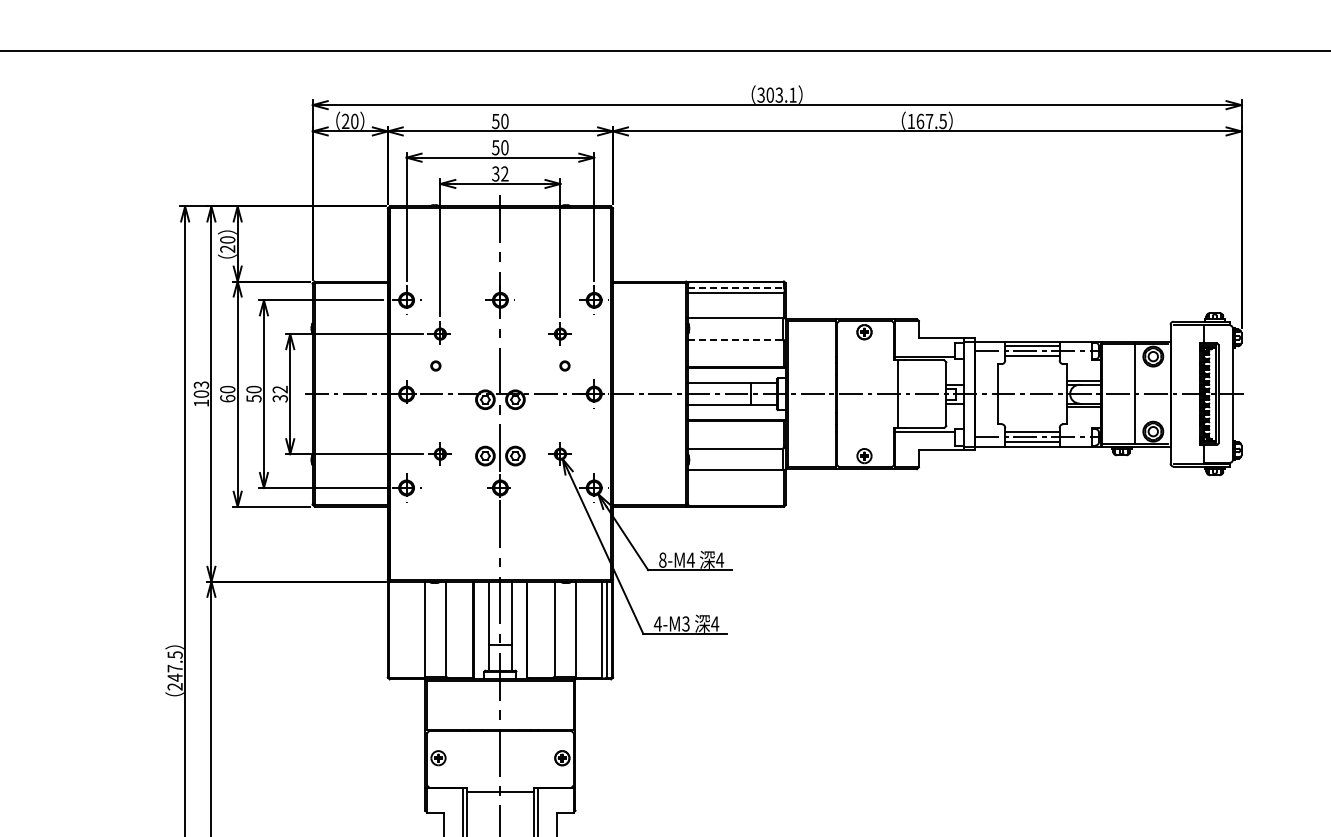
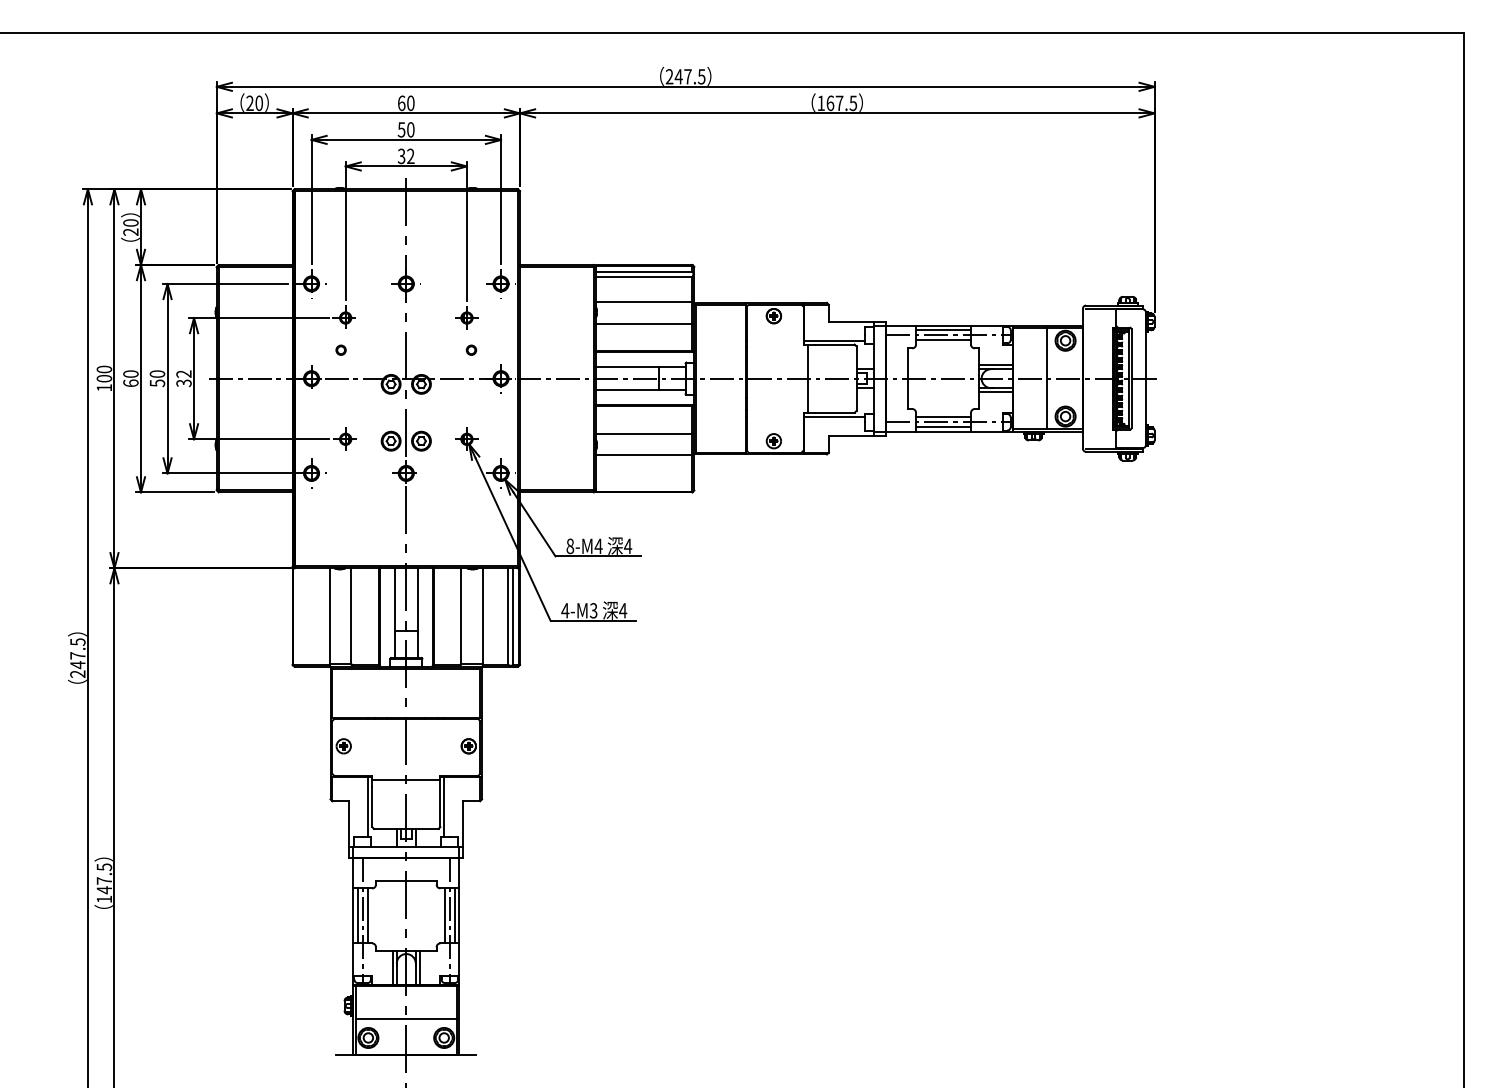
text: (776, 94) -> (685, 76), 303.1 -> 247.5
text: (495, 121) -> (401, 103), 50 -> 60
line: (736, 288) -> (644, 271), dashed -> solid
line: (736, 339) -> (644, 323), dashed -> solid
text: (201, 385) -> (104, 369), 103 -> 100

